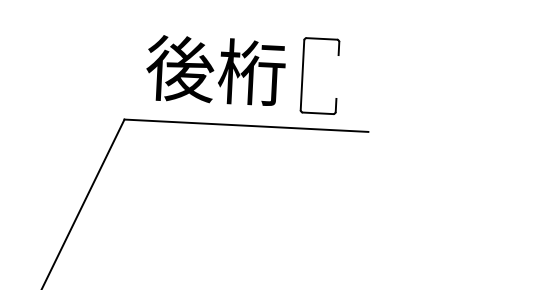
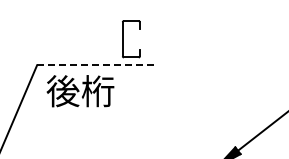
text: (215, 71) -> (80, 91), moved
line: (245, 126) -> (96, 65), solid -> dashed

